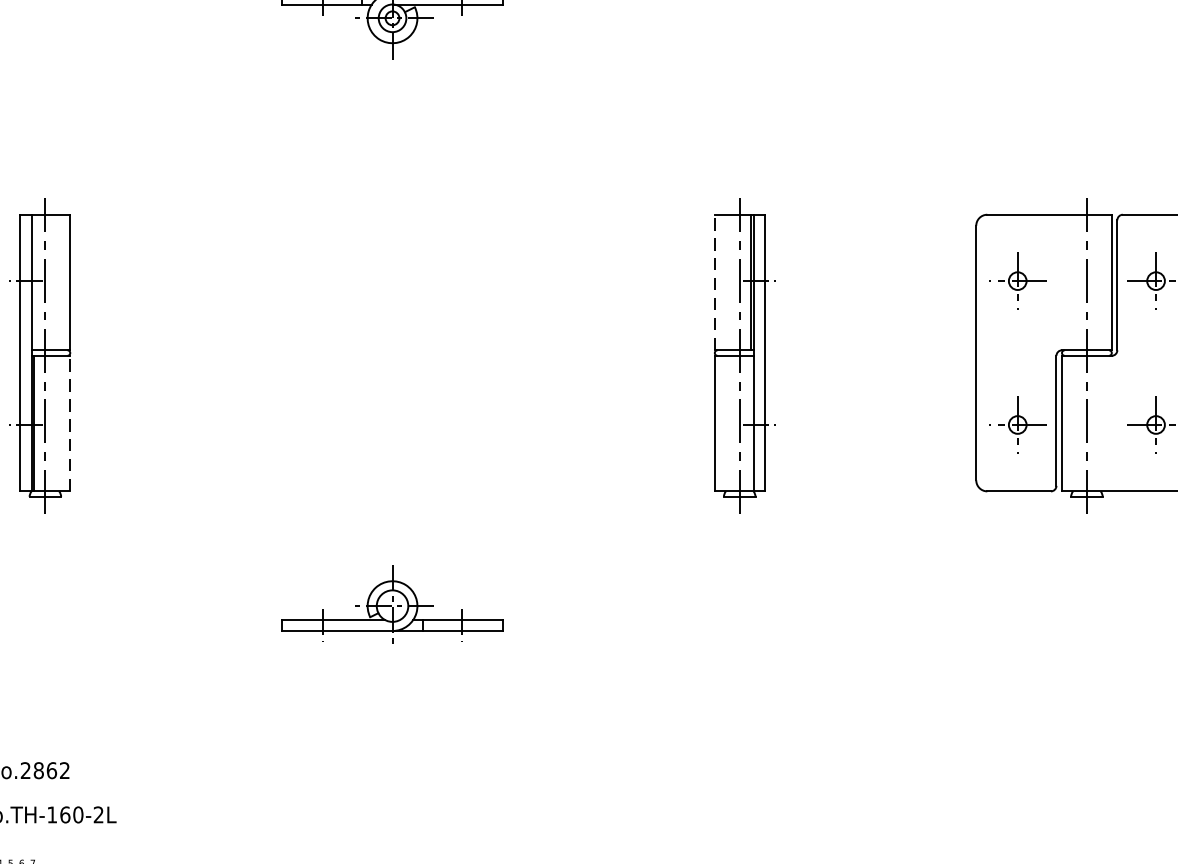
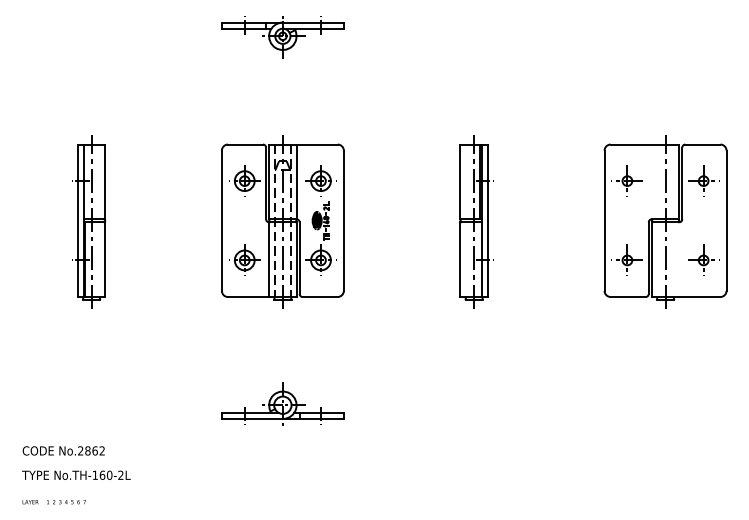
line: (714, 281) -> (460, 181), dashed -> solid
part: (391, 354) -> (282, 221), added
line: (70, 423) -> (105, 259), dashed -> solid
part: (391, 602) -> (282, 403), moved

